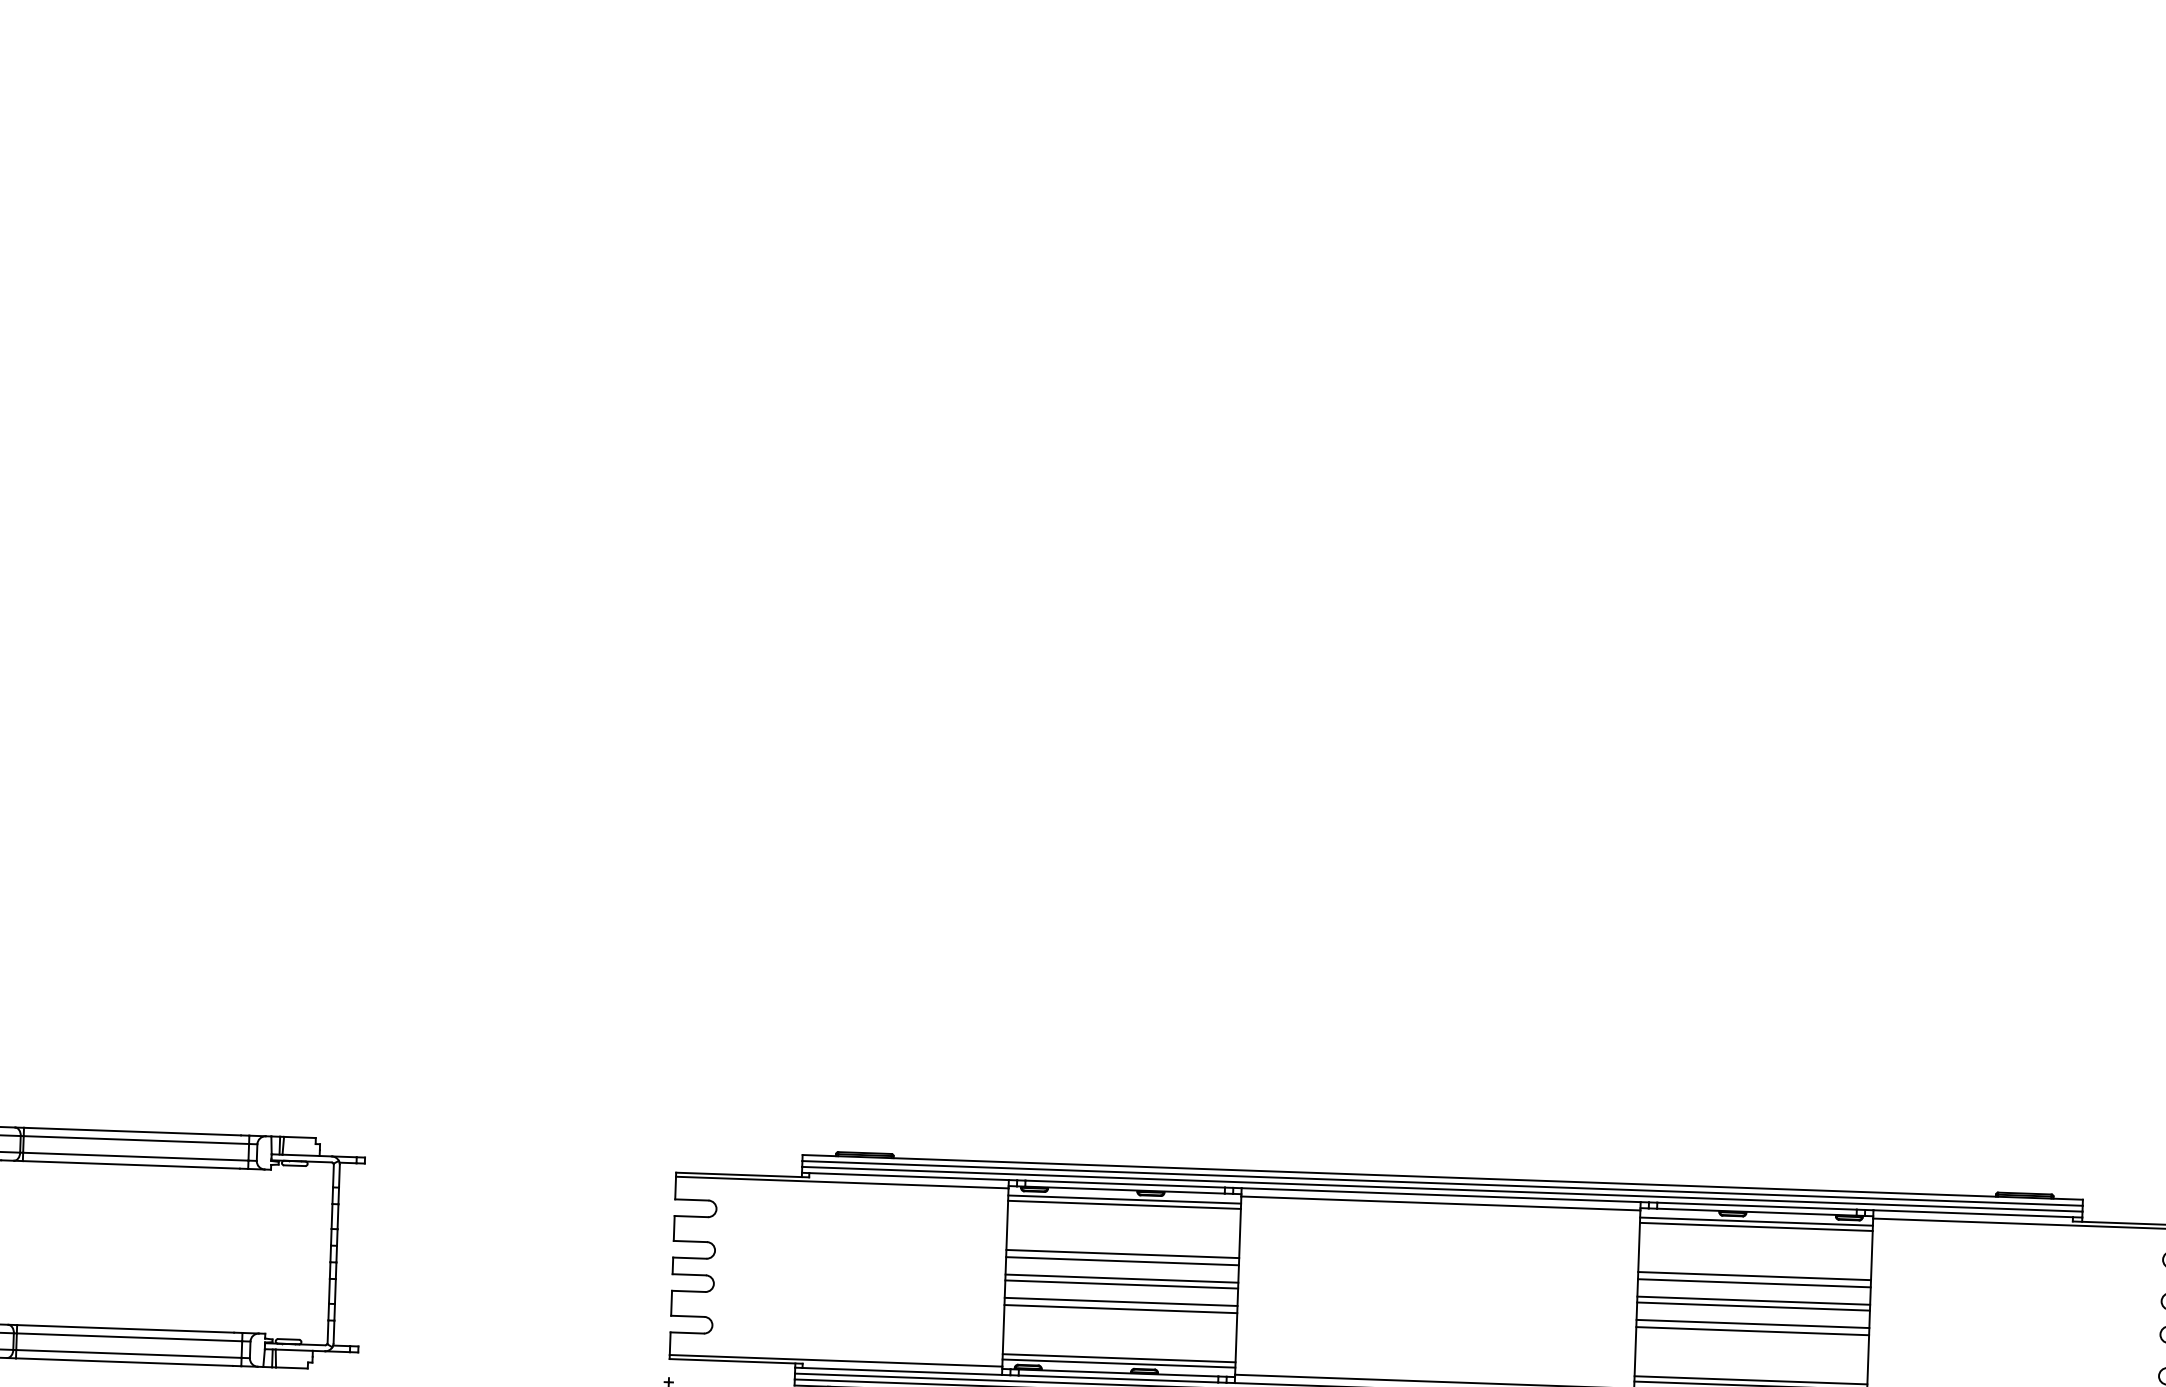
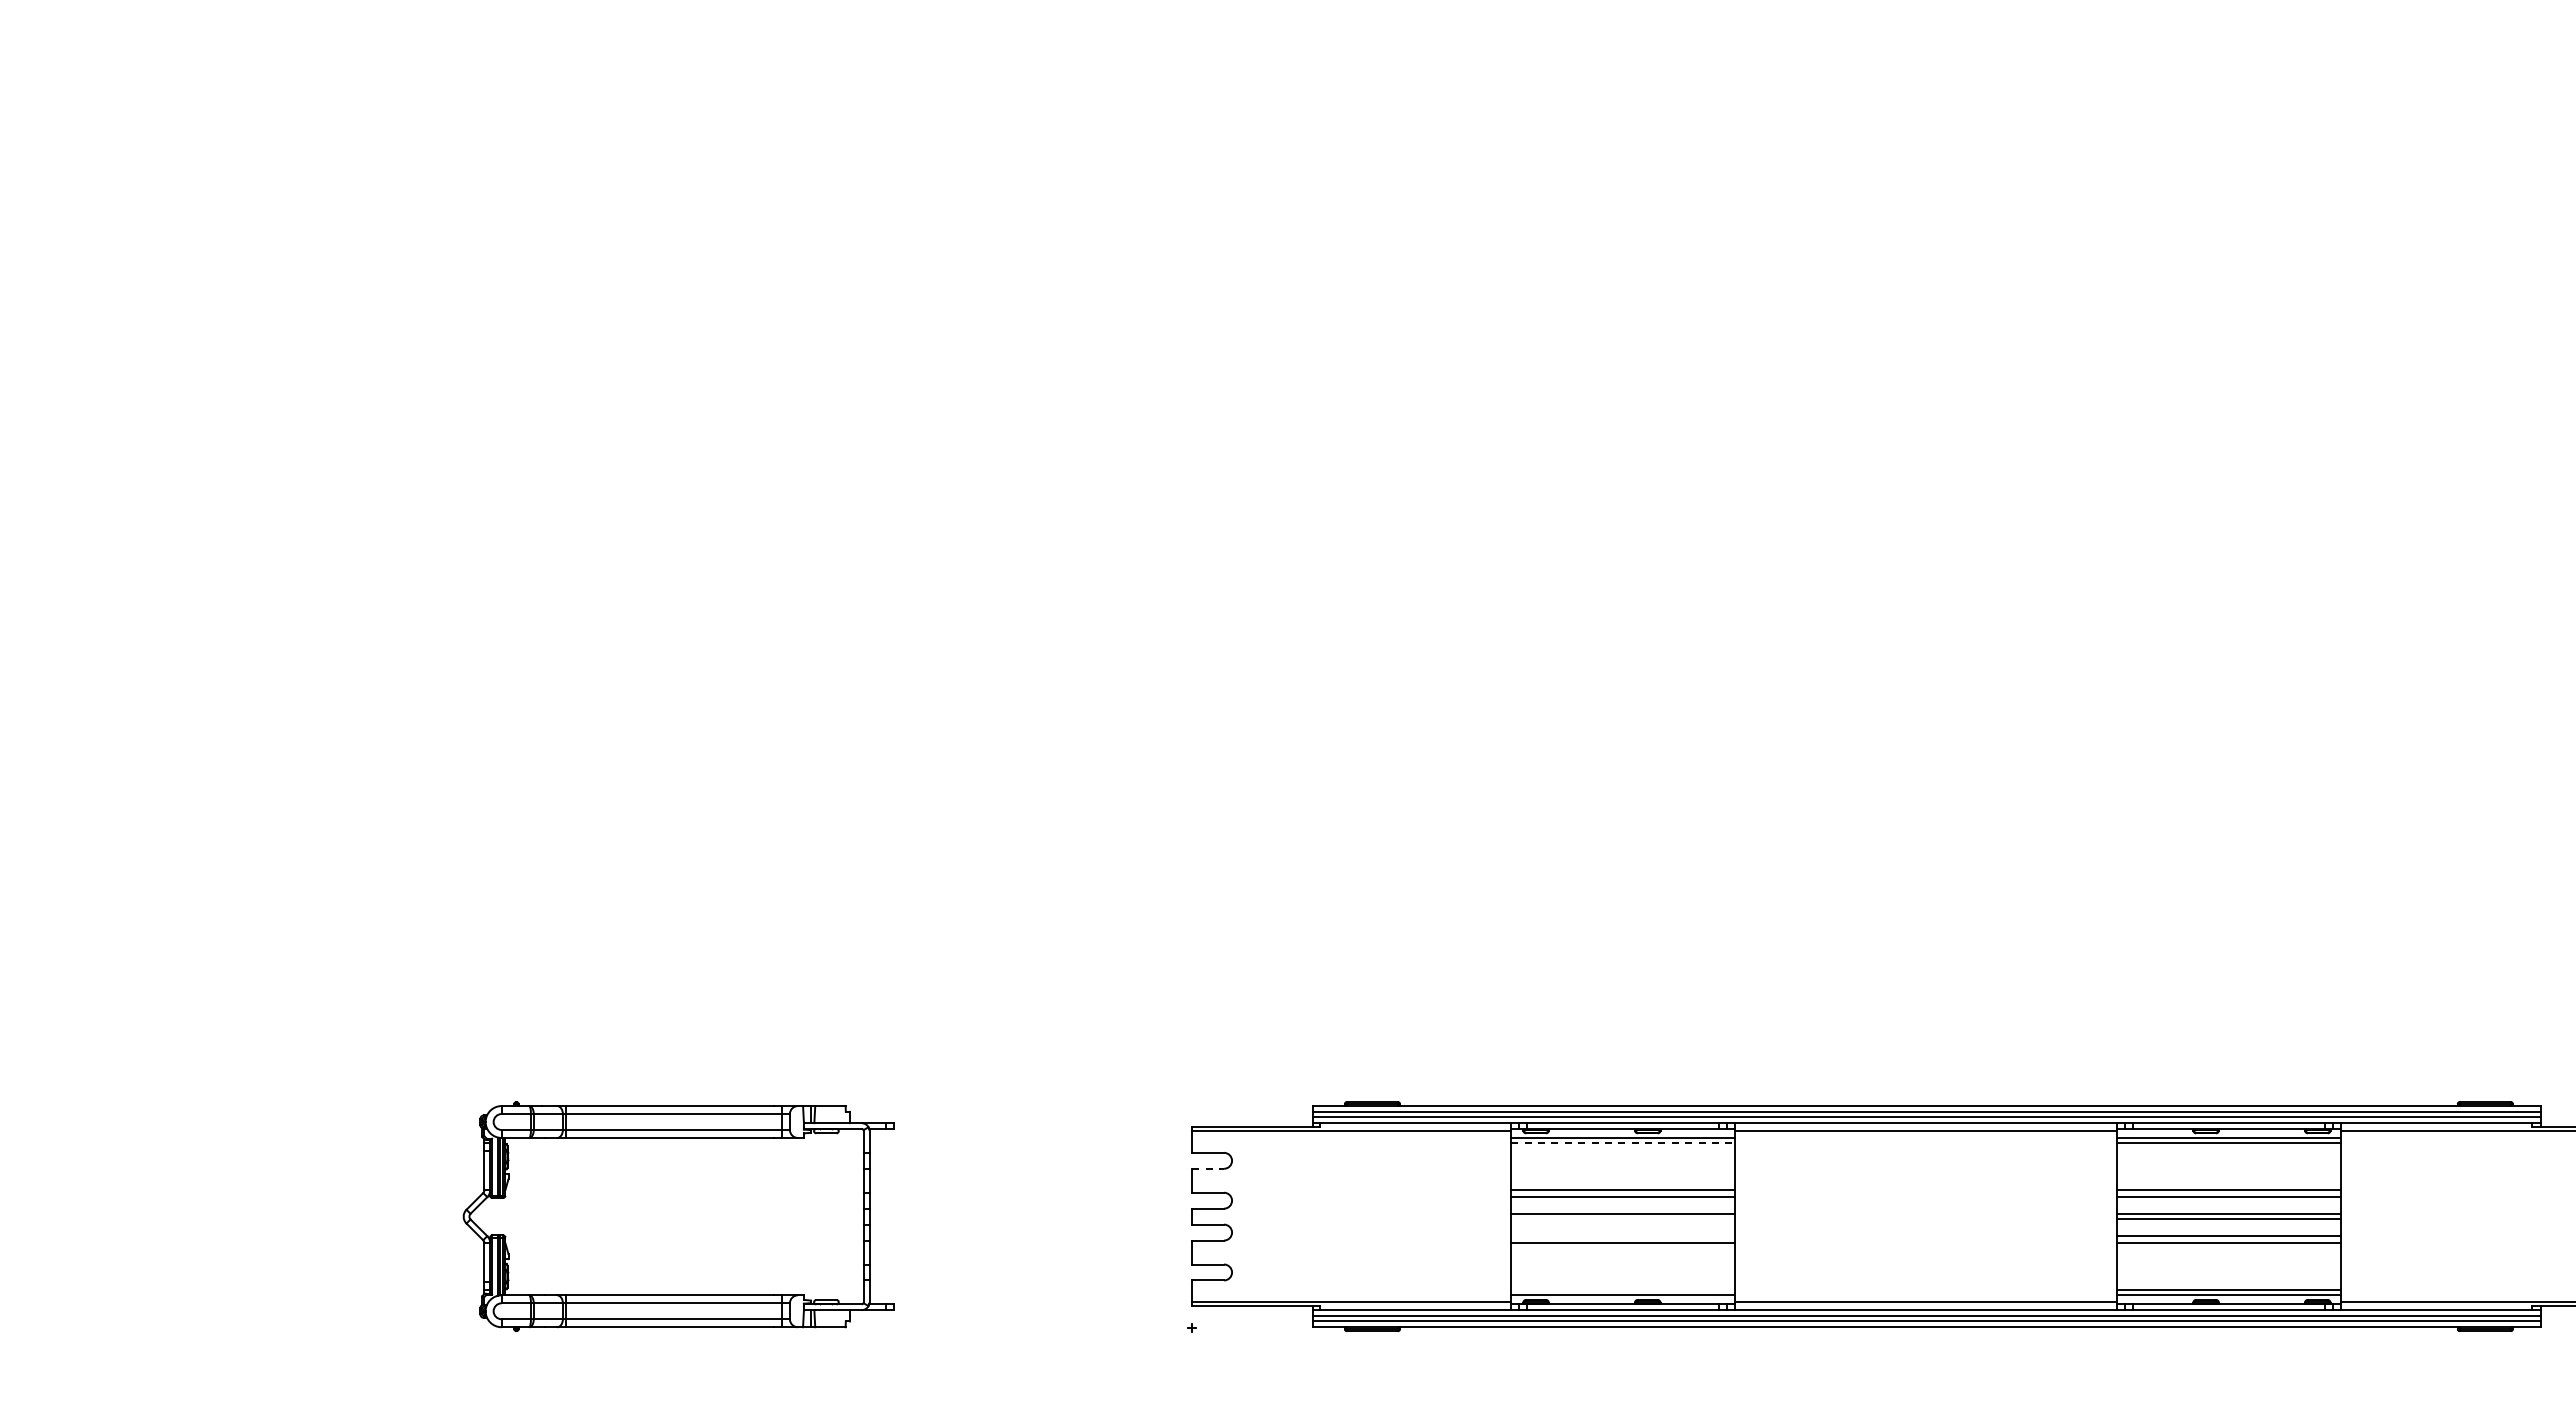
line: (1124, 1205) -> (1622, 1143), solid -> dashed
line: (691, 1216) -> (1208, 1168), solid -> dashed
line: (1121, 1284) -> (1622, 1219), removed
line: (1120, 1302) -> (1622, 1236), removed
line: (1118, 1358) -> (1622, 1290), removed

